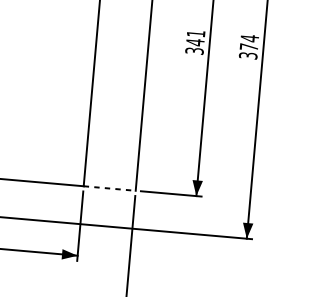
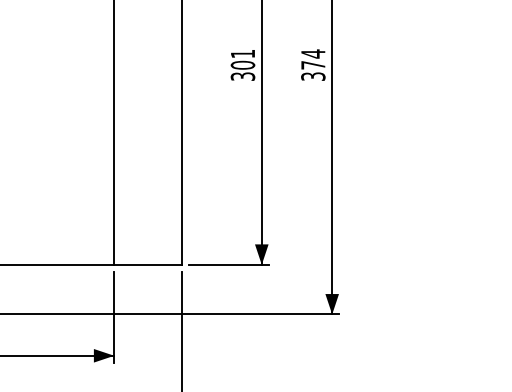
text: (194, 42) -> (242, 65), 341 -> 301
line: (109, 188) -> (148, 264), dashed -> solid

